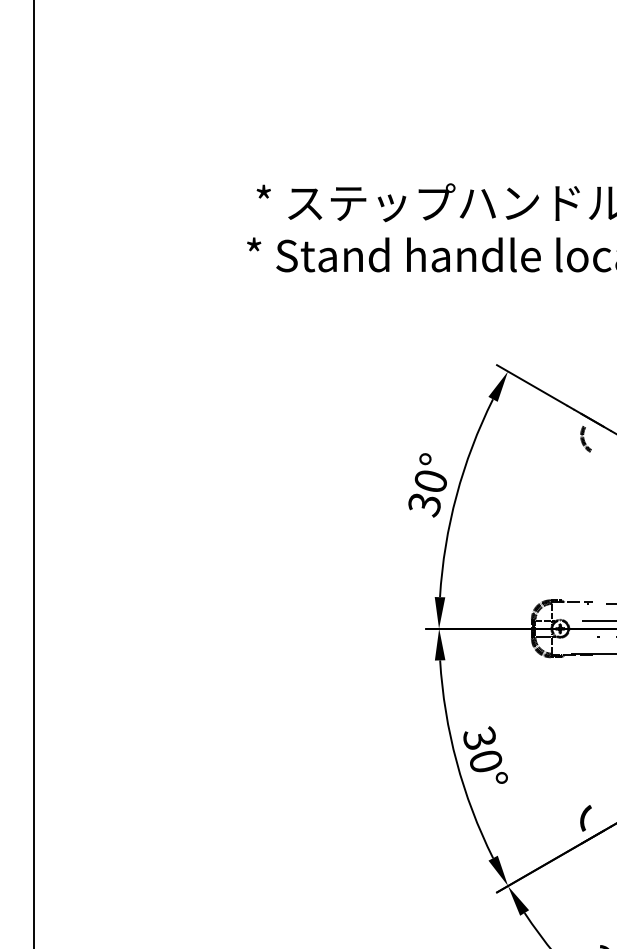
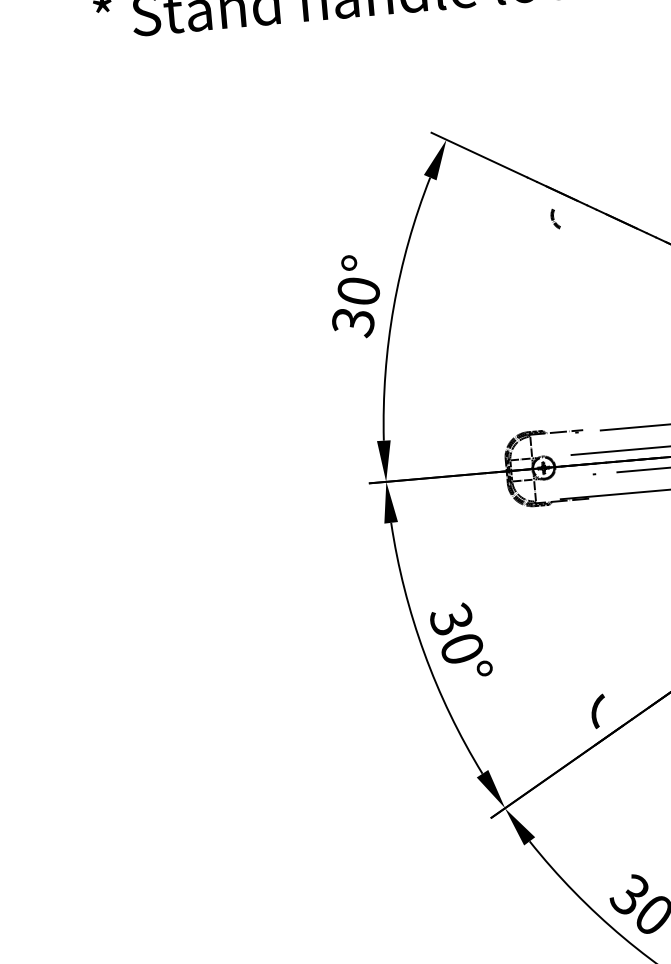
part: (585, 439) -> (554, 219), size x0.6

